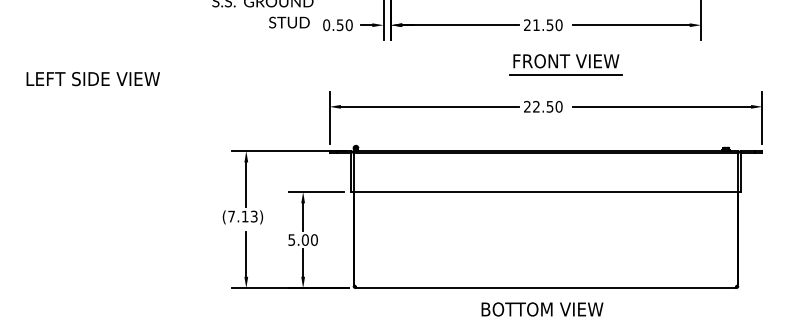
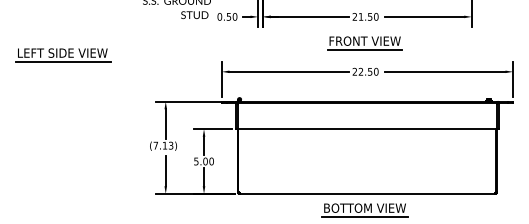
part: (565, 64) -> (364, 43), moved
line: (92, 92) -> (62, 62), added
line: (541, 323) -> (364, 217), added

